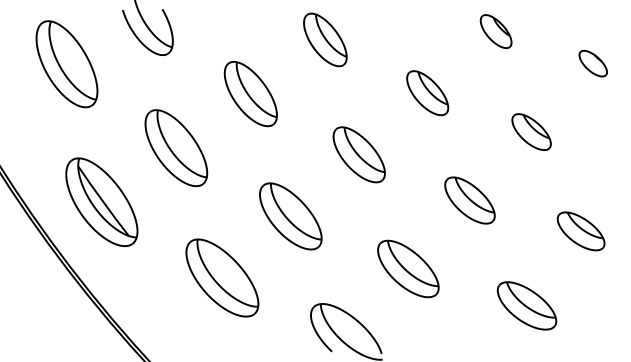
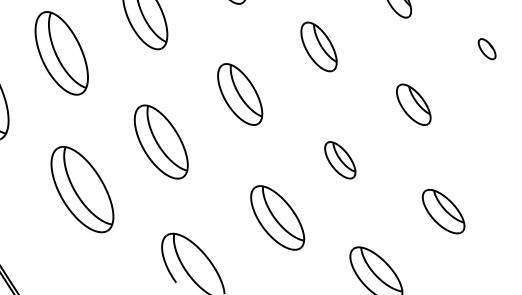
part: (592, 63) -> (486, 48), size x0.7
part: (469, 200) -> (339, 160), size x0.7
part: (408, 268) -> (277, 217), moved

